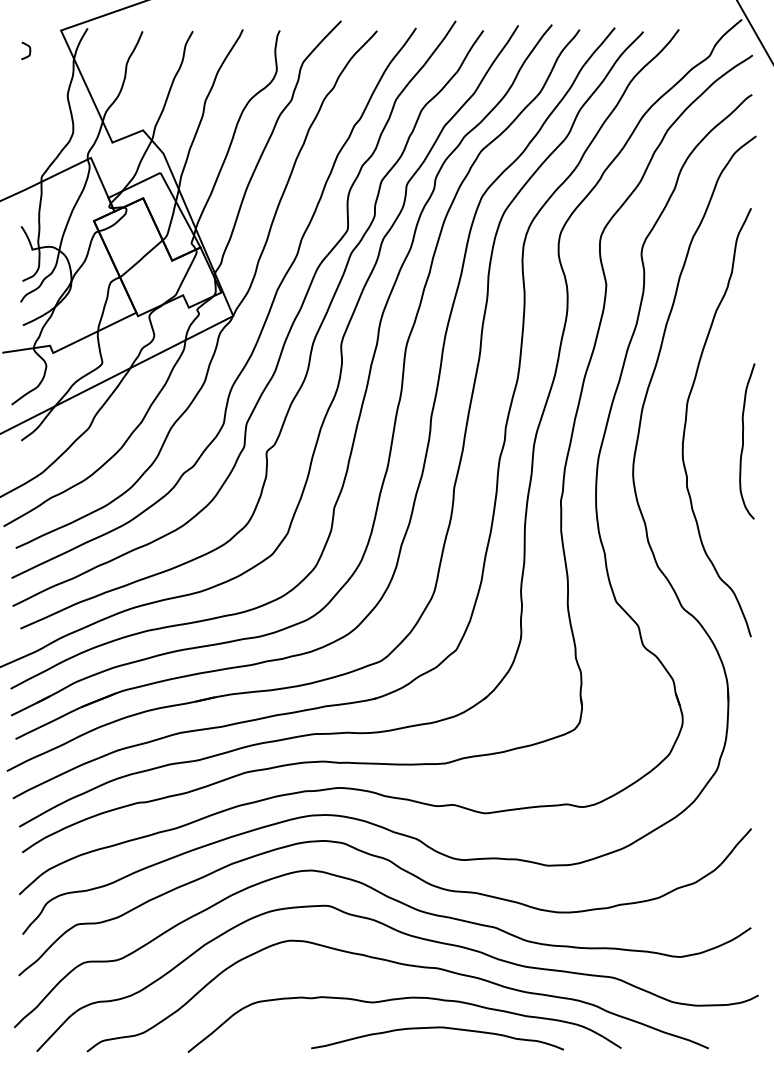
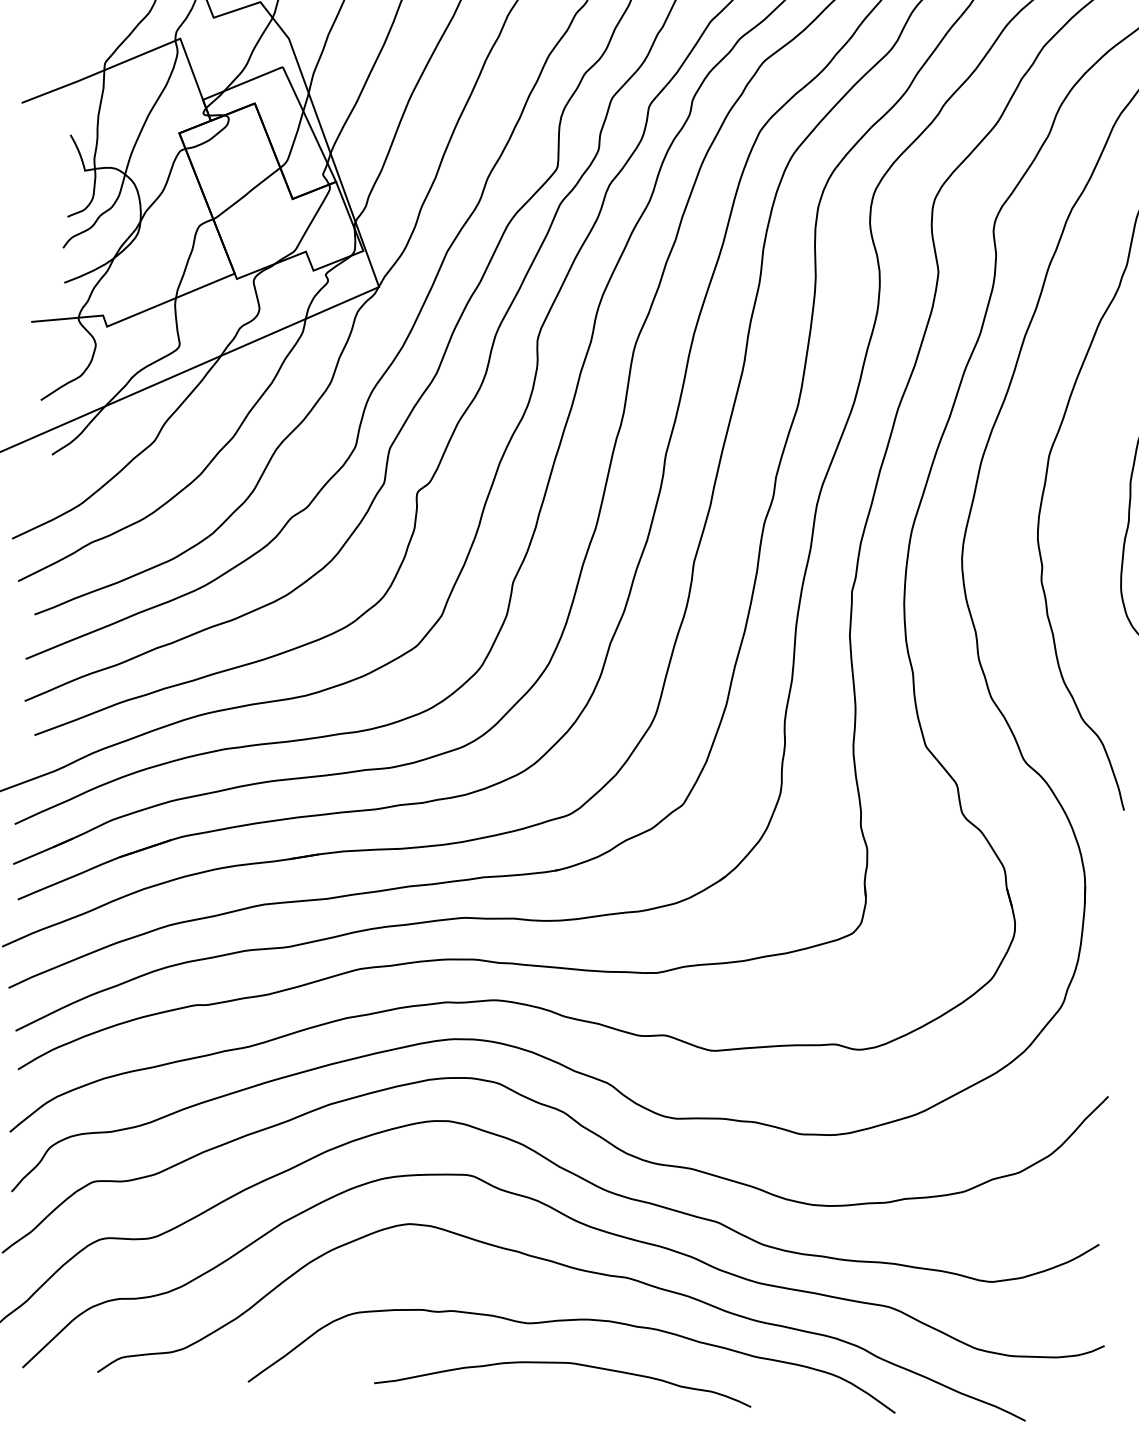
curve: (437, 1028) -> (564, 1364), moved

